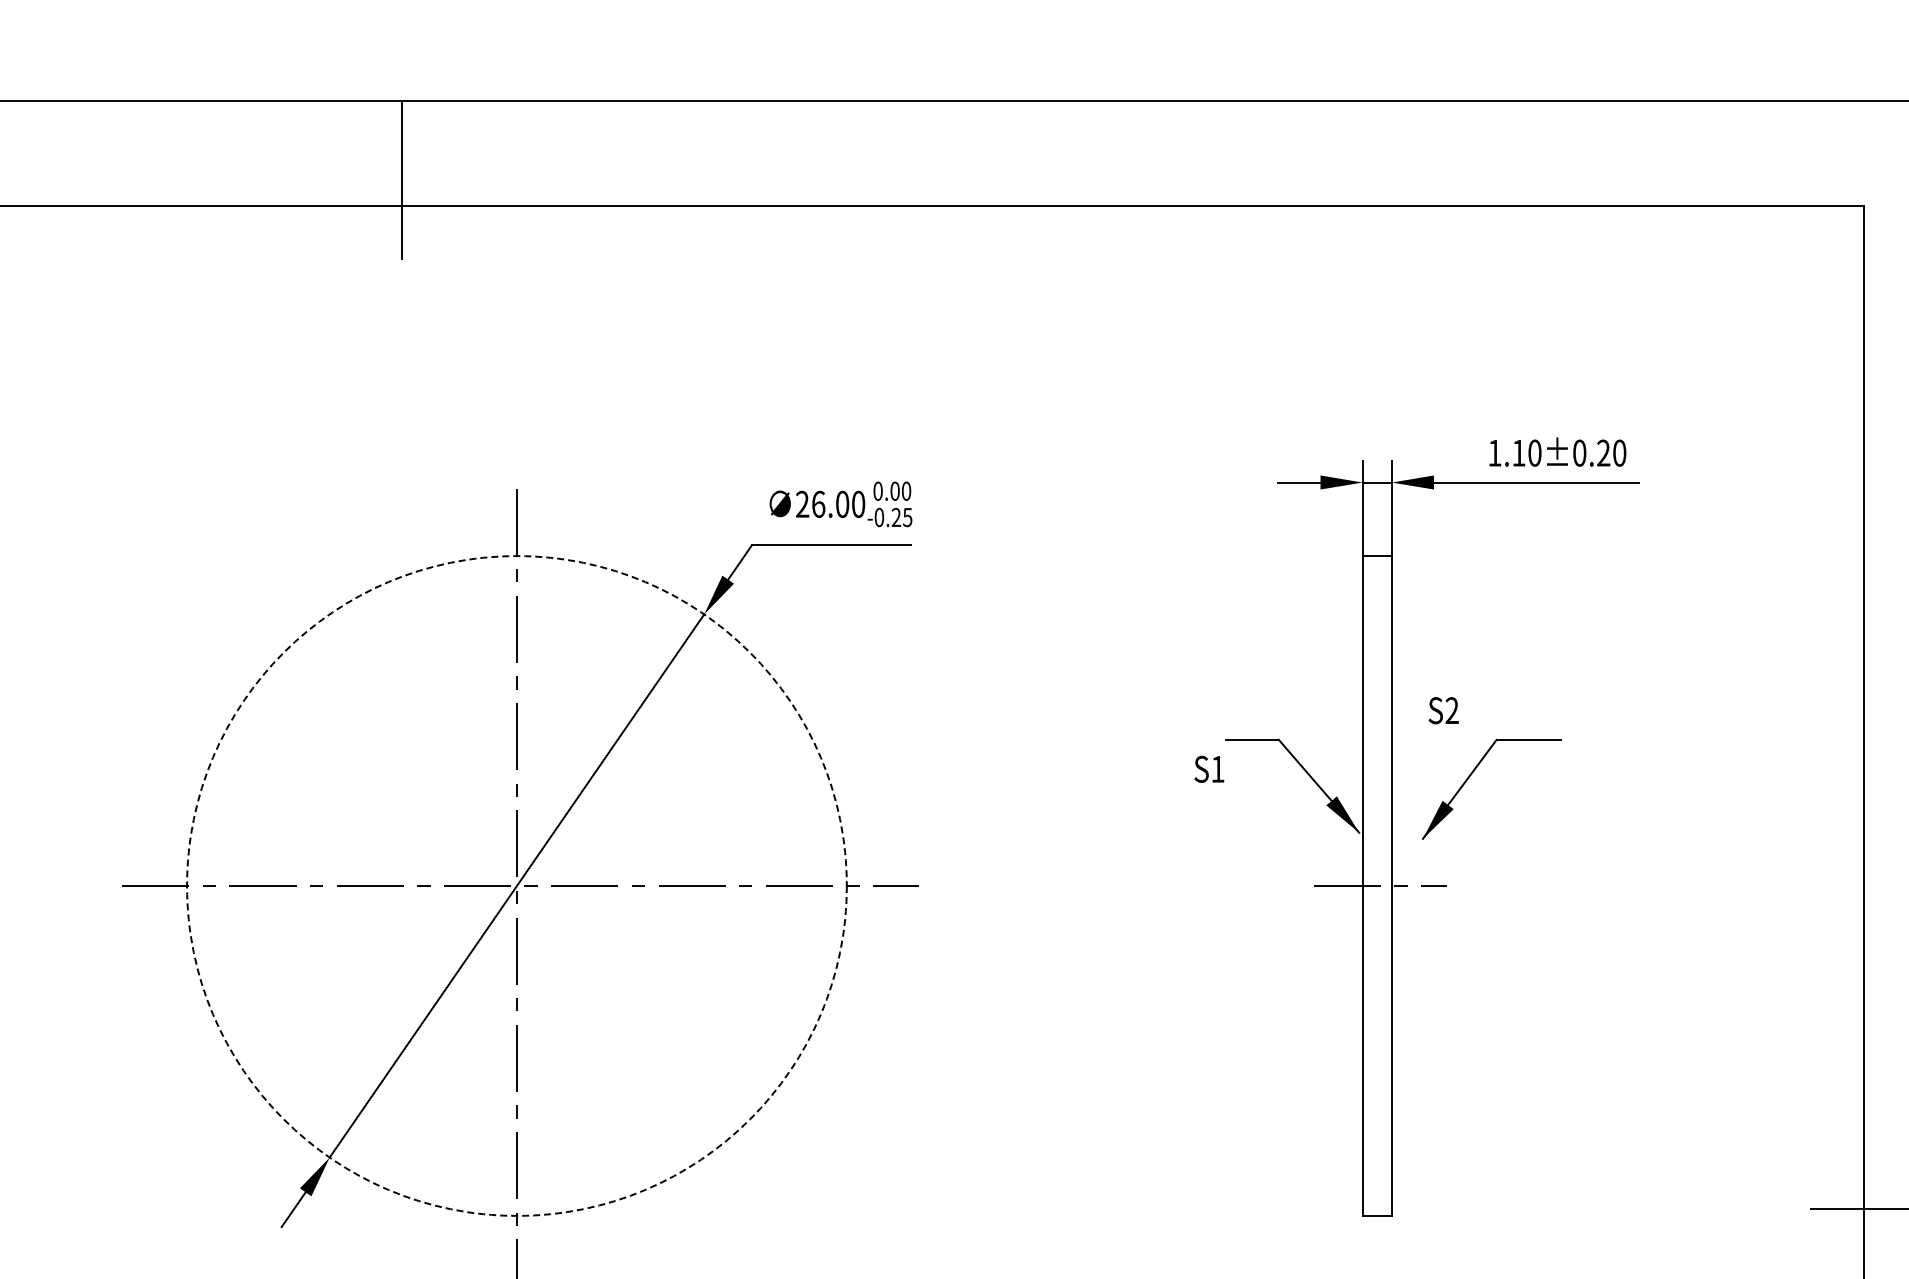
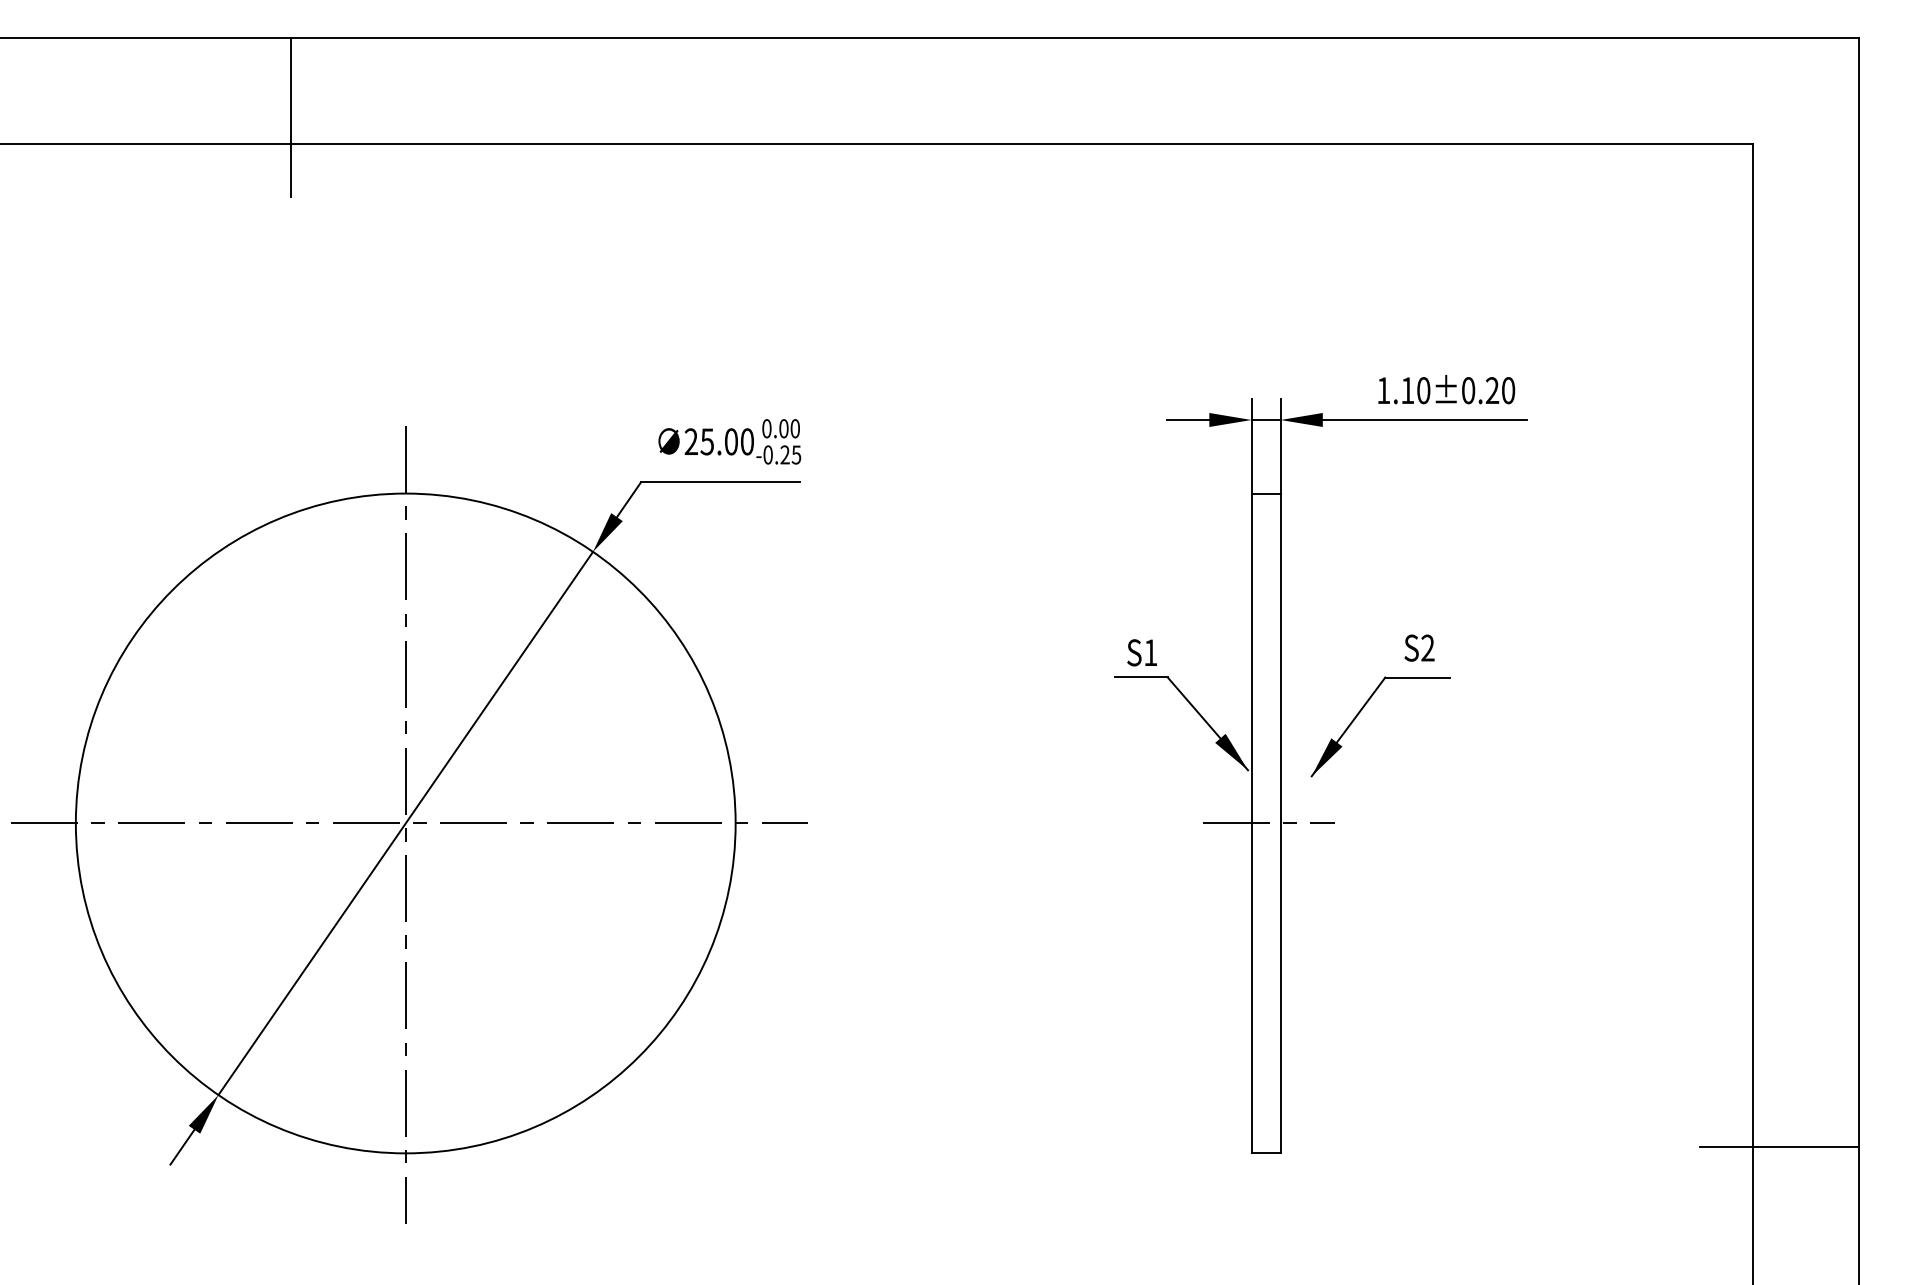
text: (818, 504) -> (707, 441), 26.00 -> 25.00
text: (1443, 710) -> (1419, 647), moved
text: (1208, 769) -> (1141, 652), moved
circle: (516, 886) -> (405, 823), dashed -> solid

